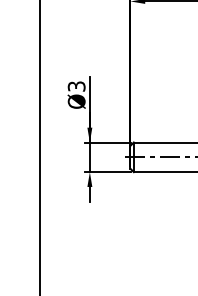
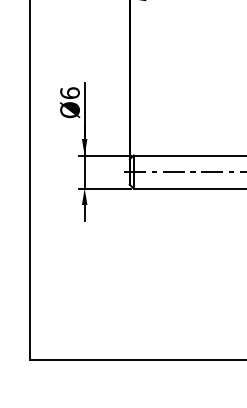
text: (76, 86) -> (69, 93), Ø3 -> Ø6

